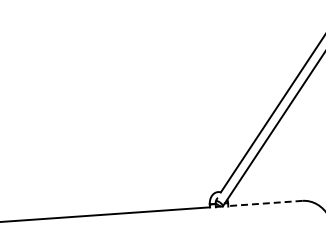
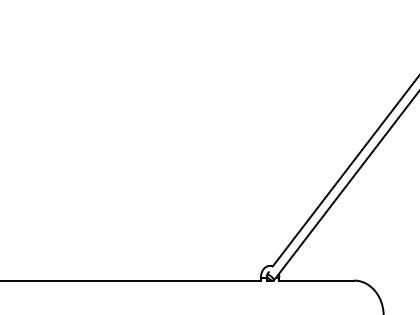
line: (265, 203) -> (316, 280), dashed -> solid

